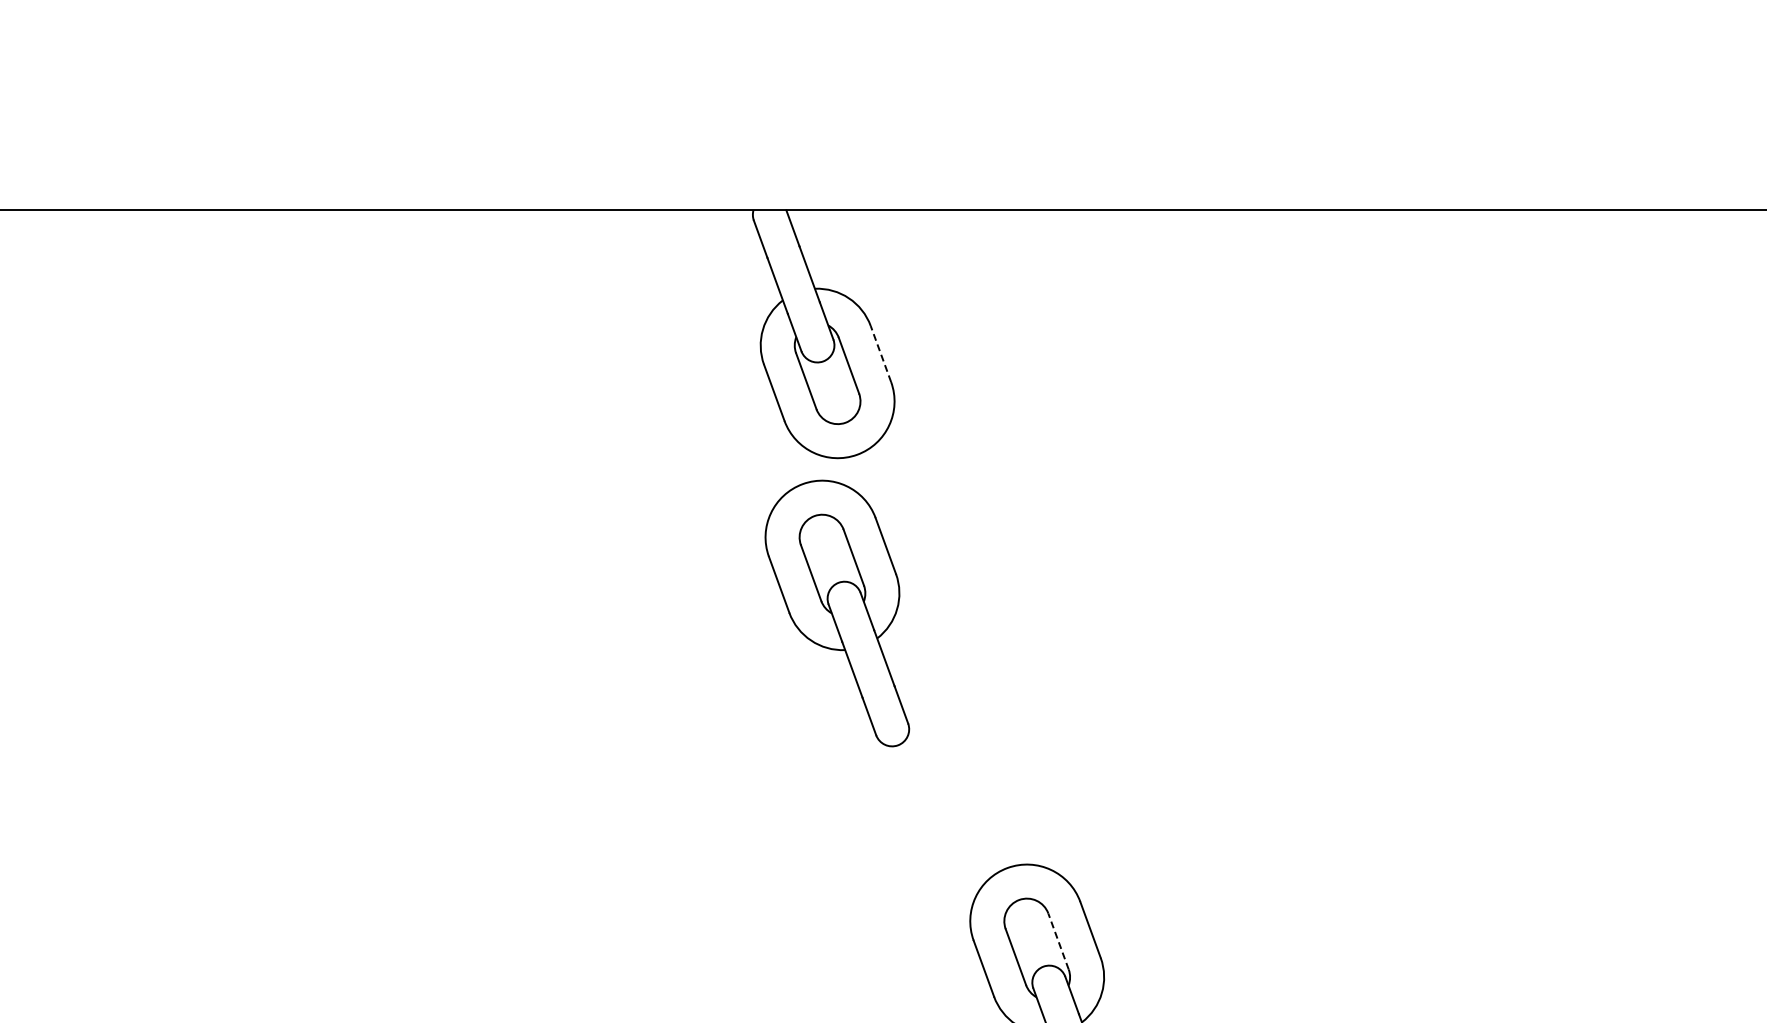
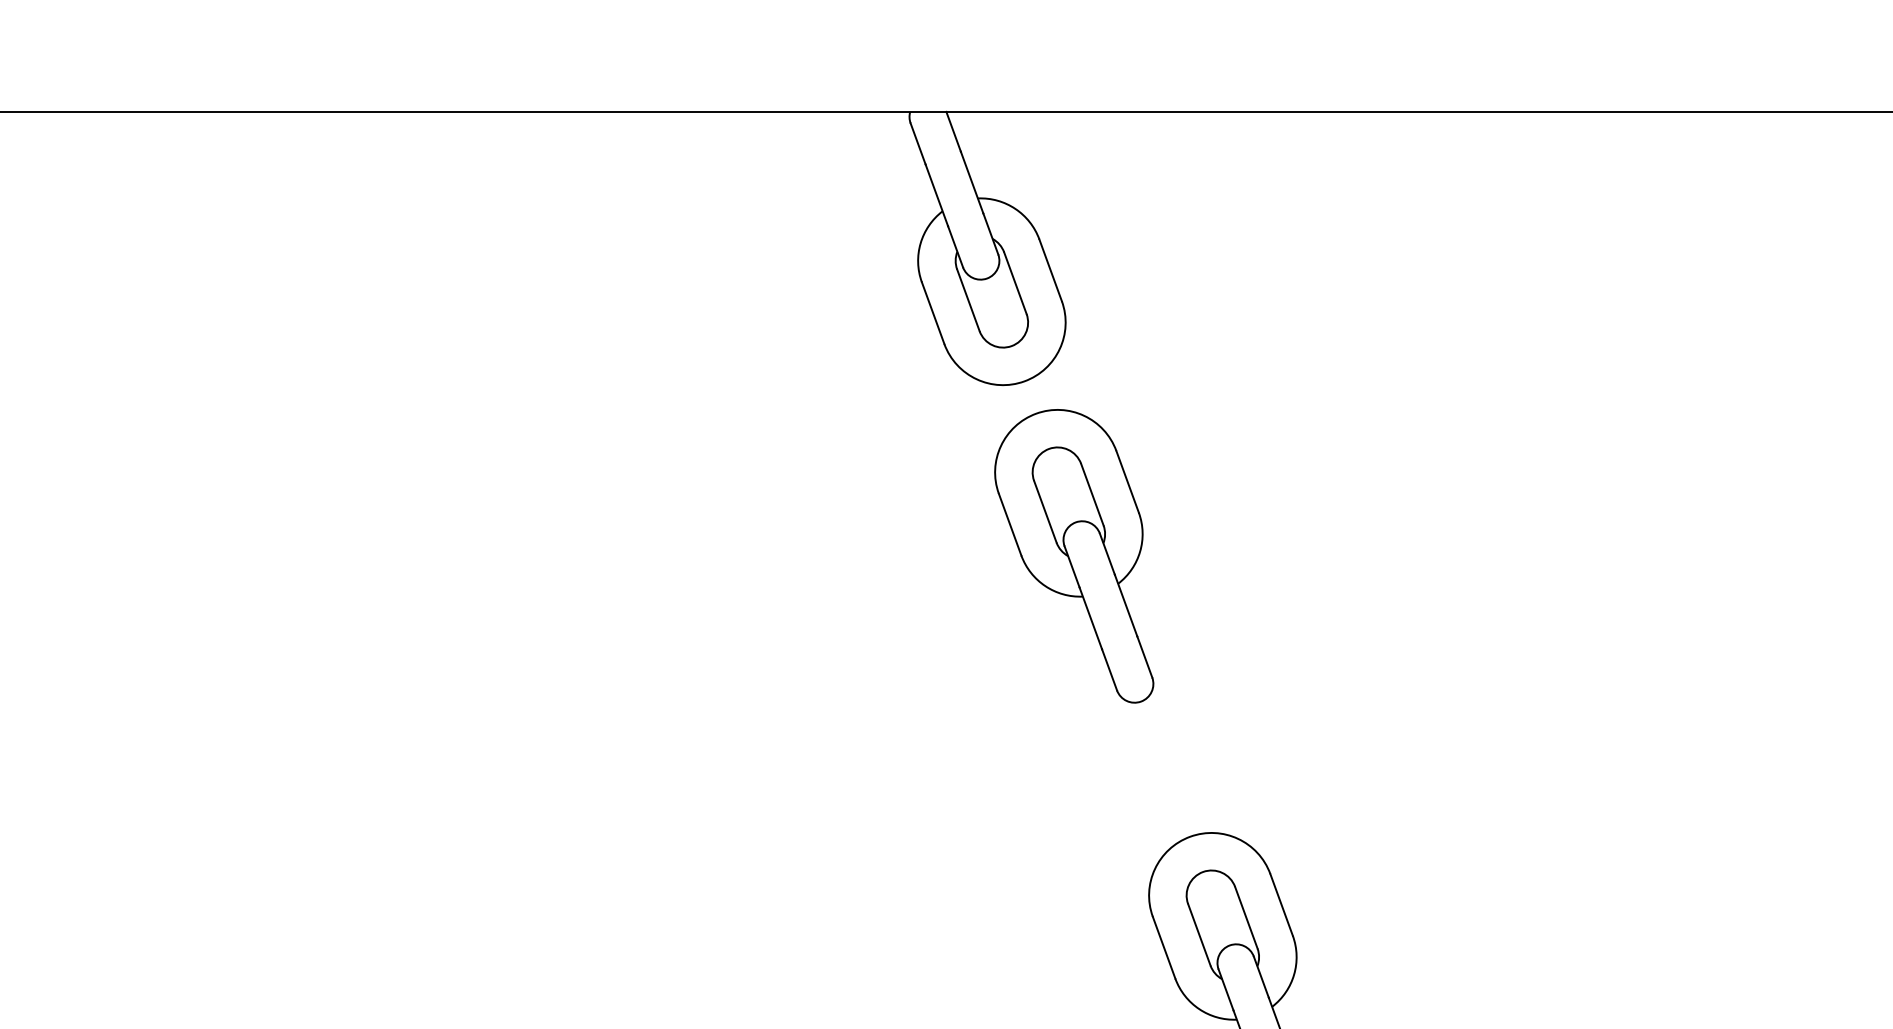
line: (880, 354) -> (1050, 270), dashed -> solid
part: (837, 613) -> (1074, 556), moved
line: (1058, 941) -> (1246, 917), dashed -> solid

